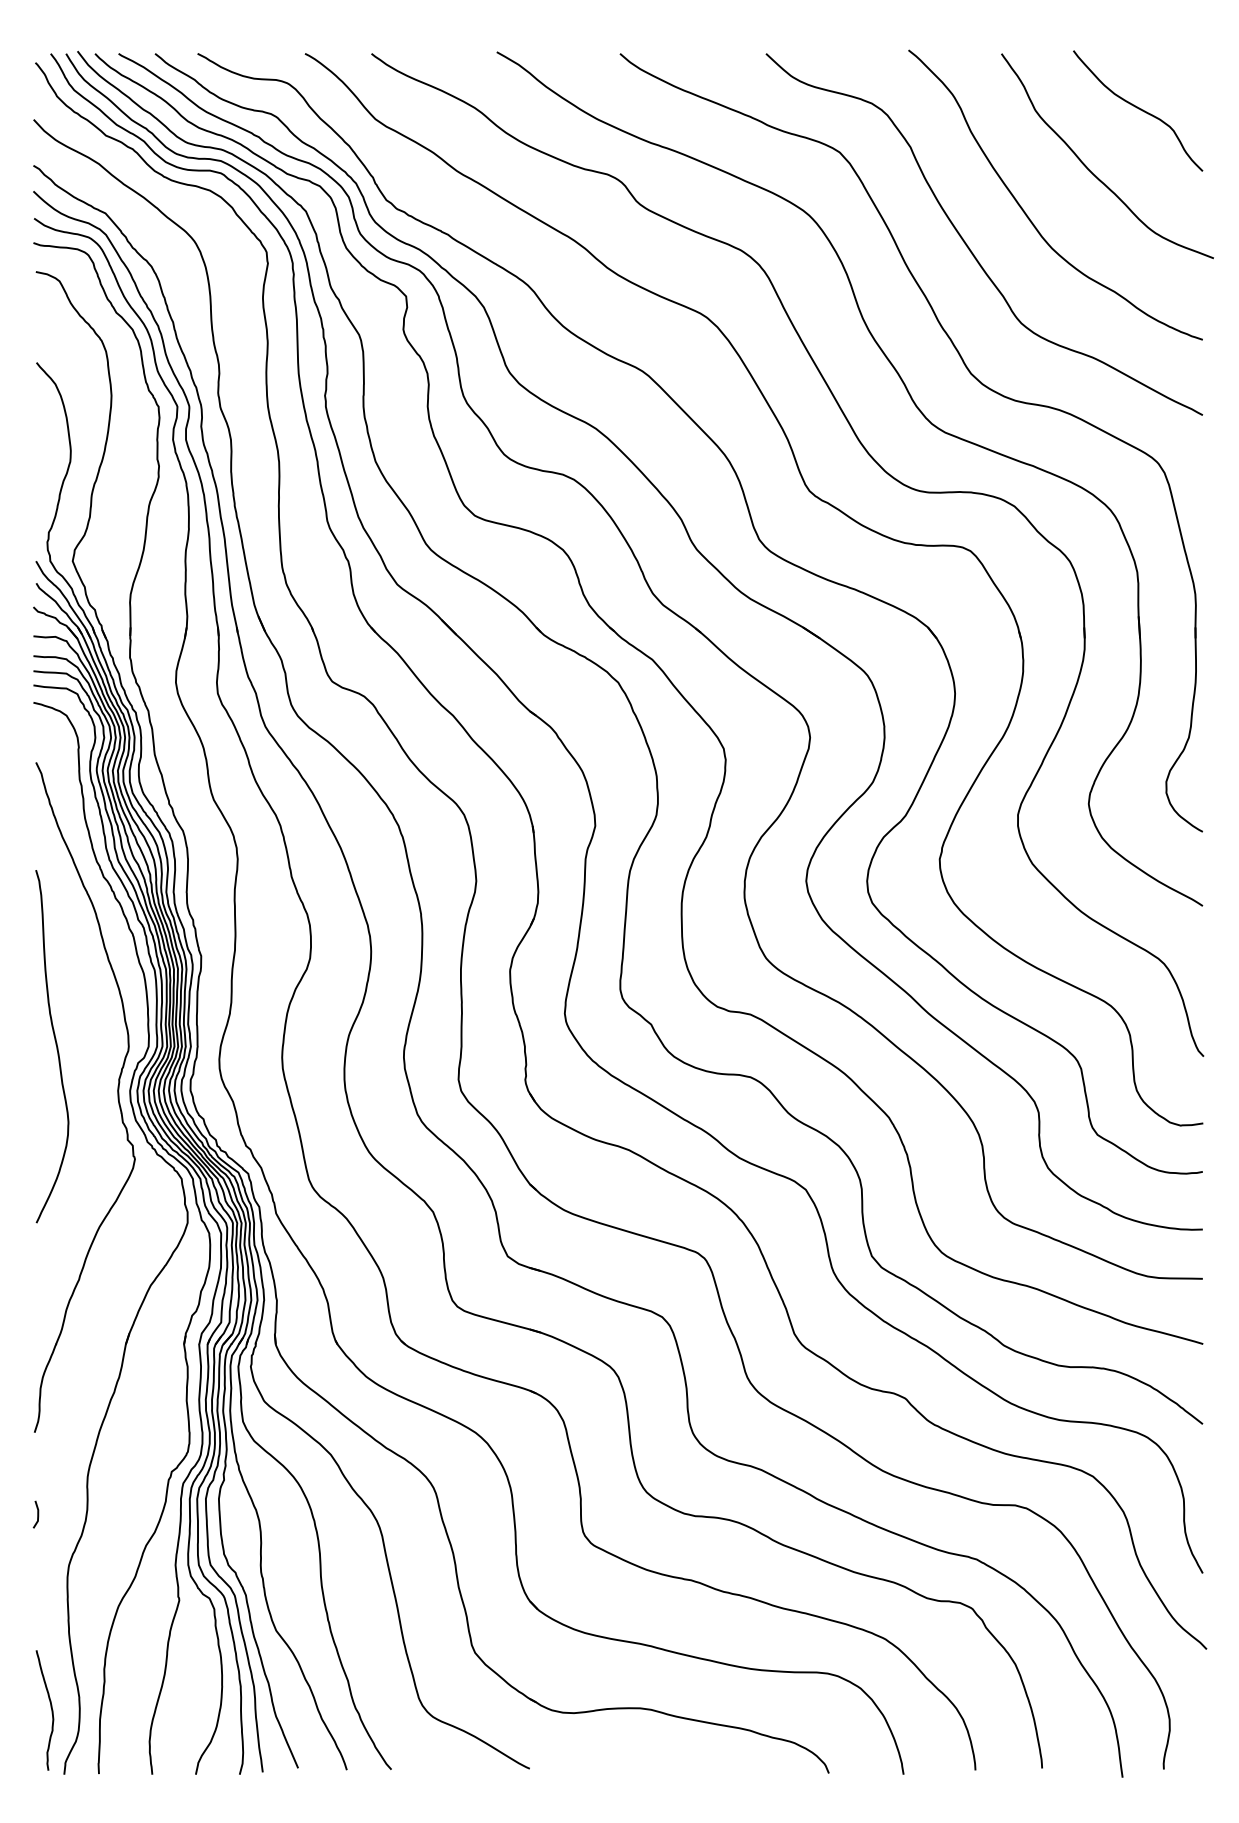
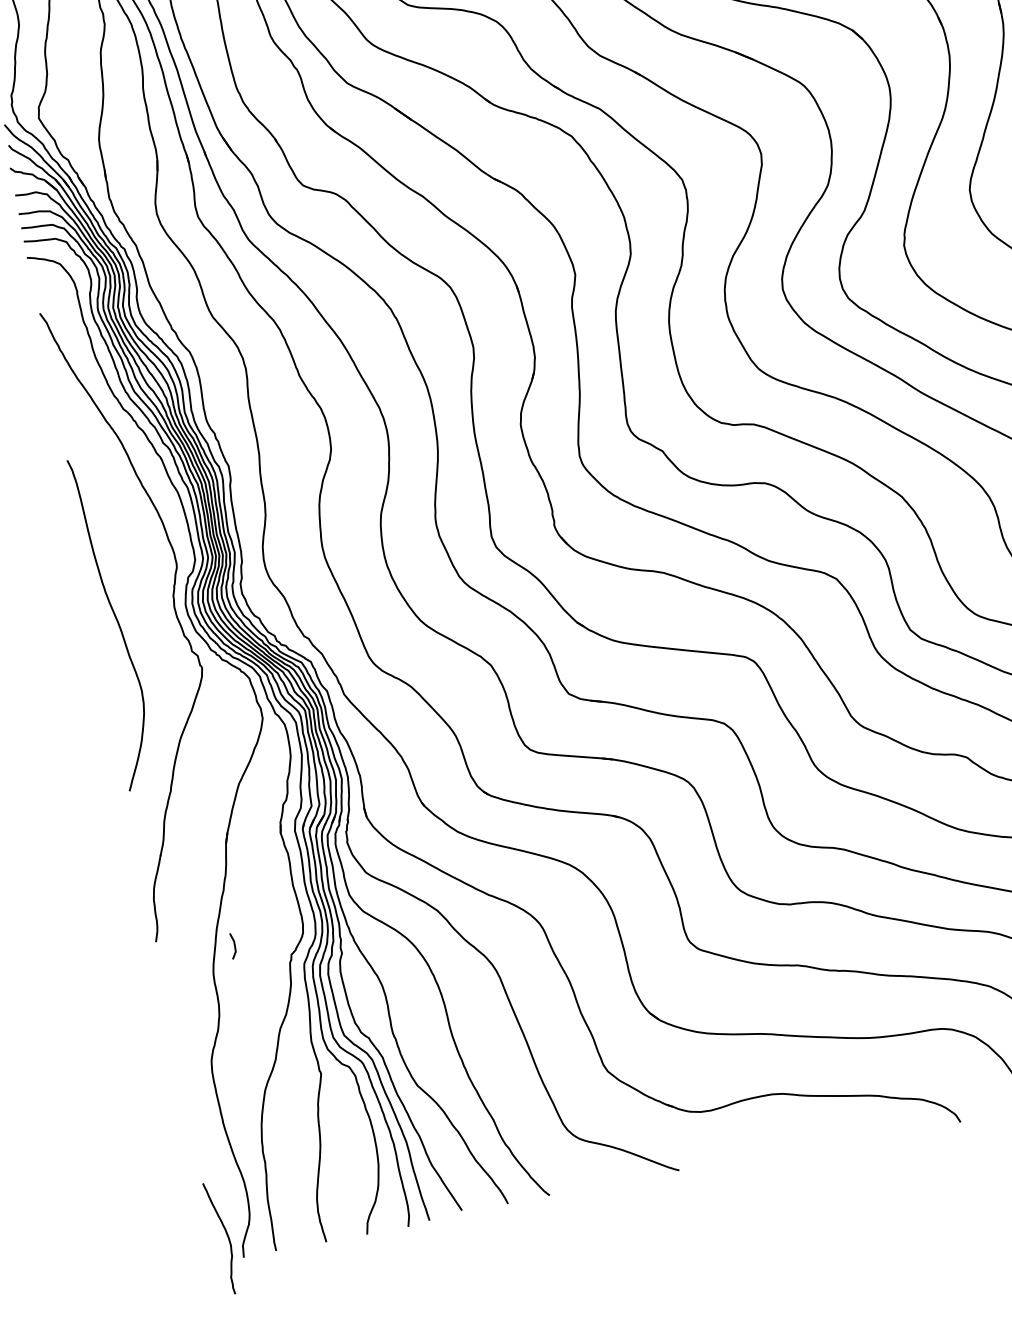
curve: (55, 1044) -> (116, 620), moved
line: (37, 1514) -> (234, 945), moved
curve: (50, 1707) -> (226, 1234), moved

